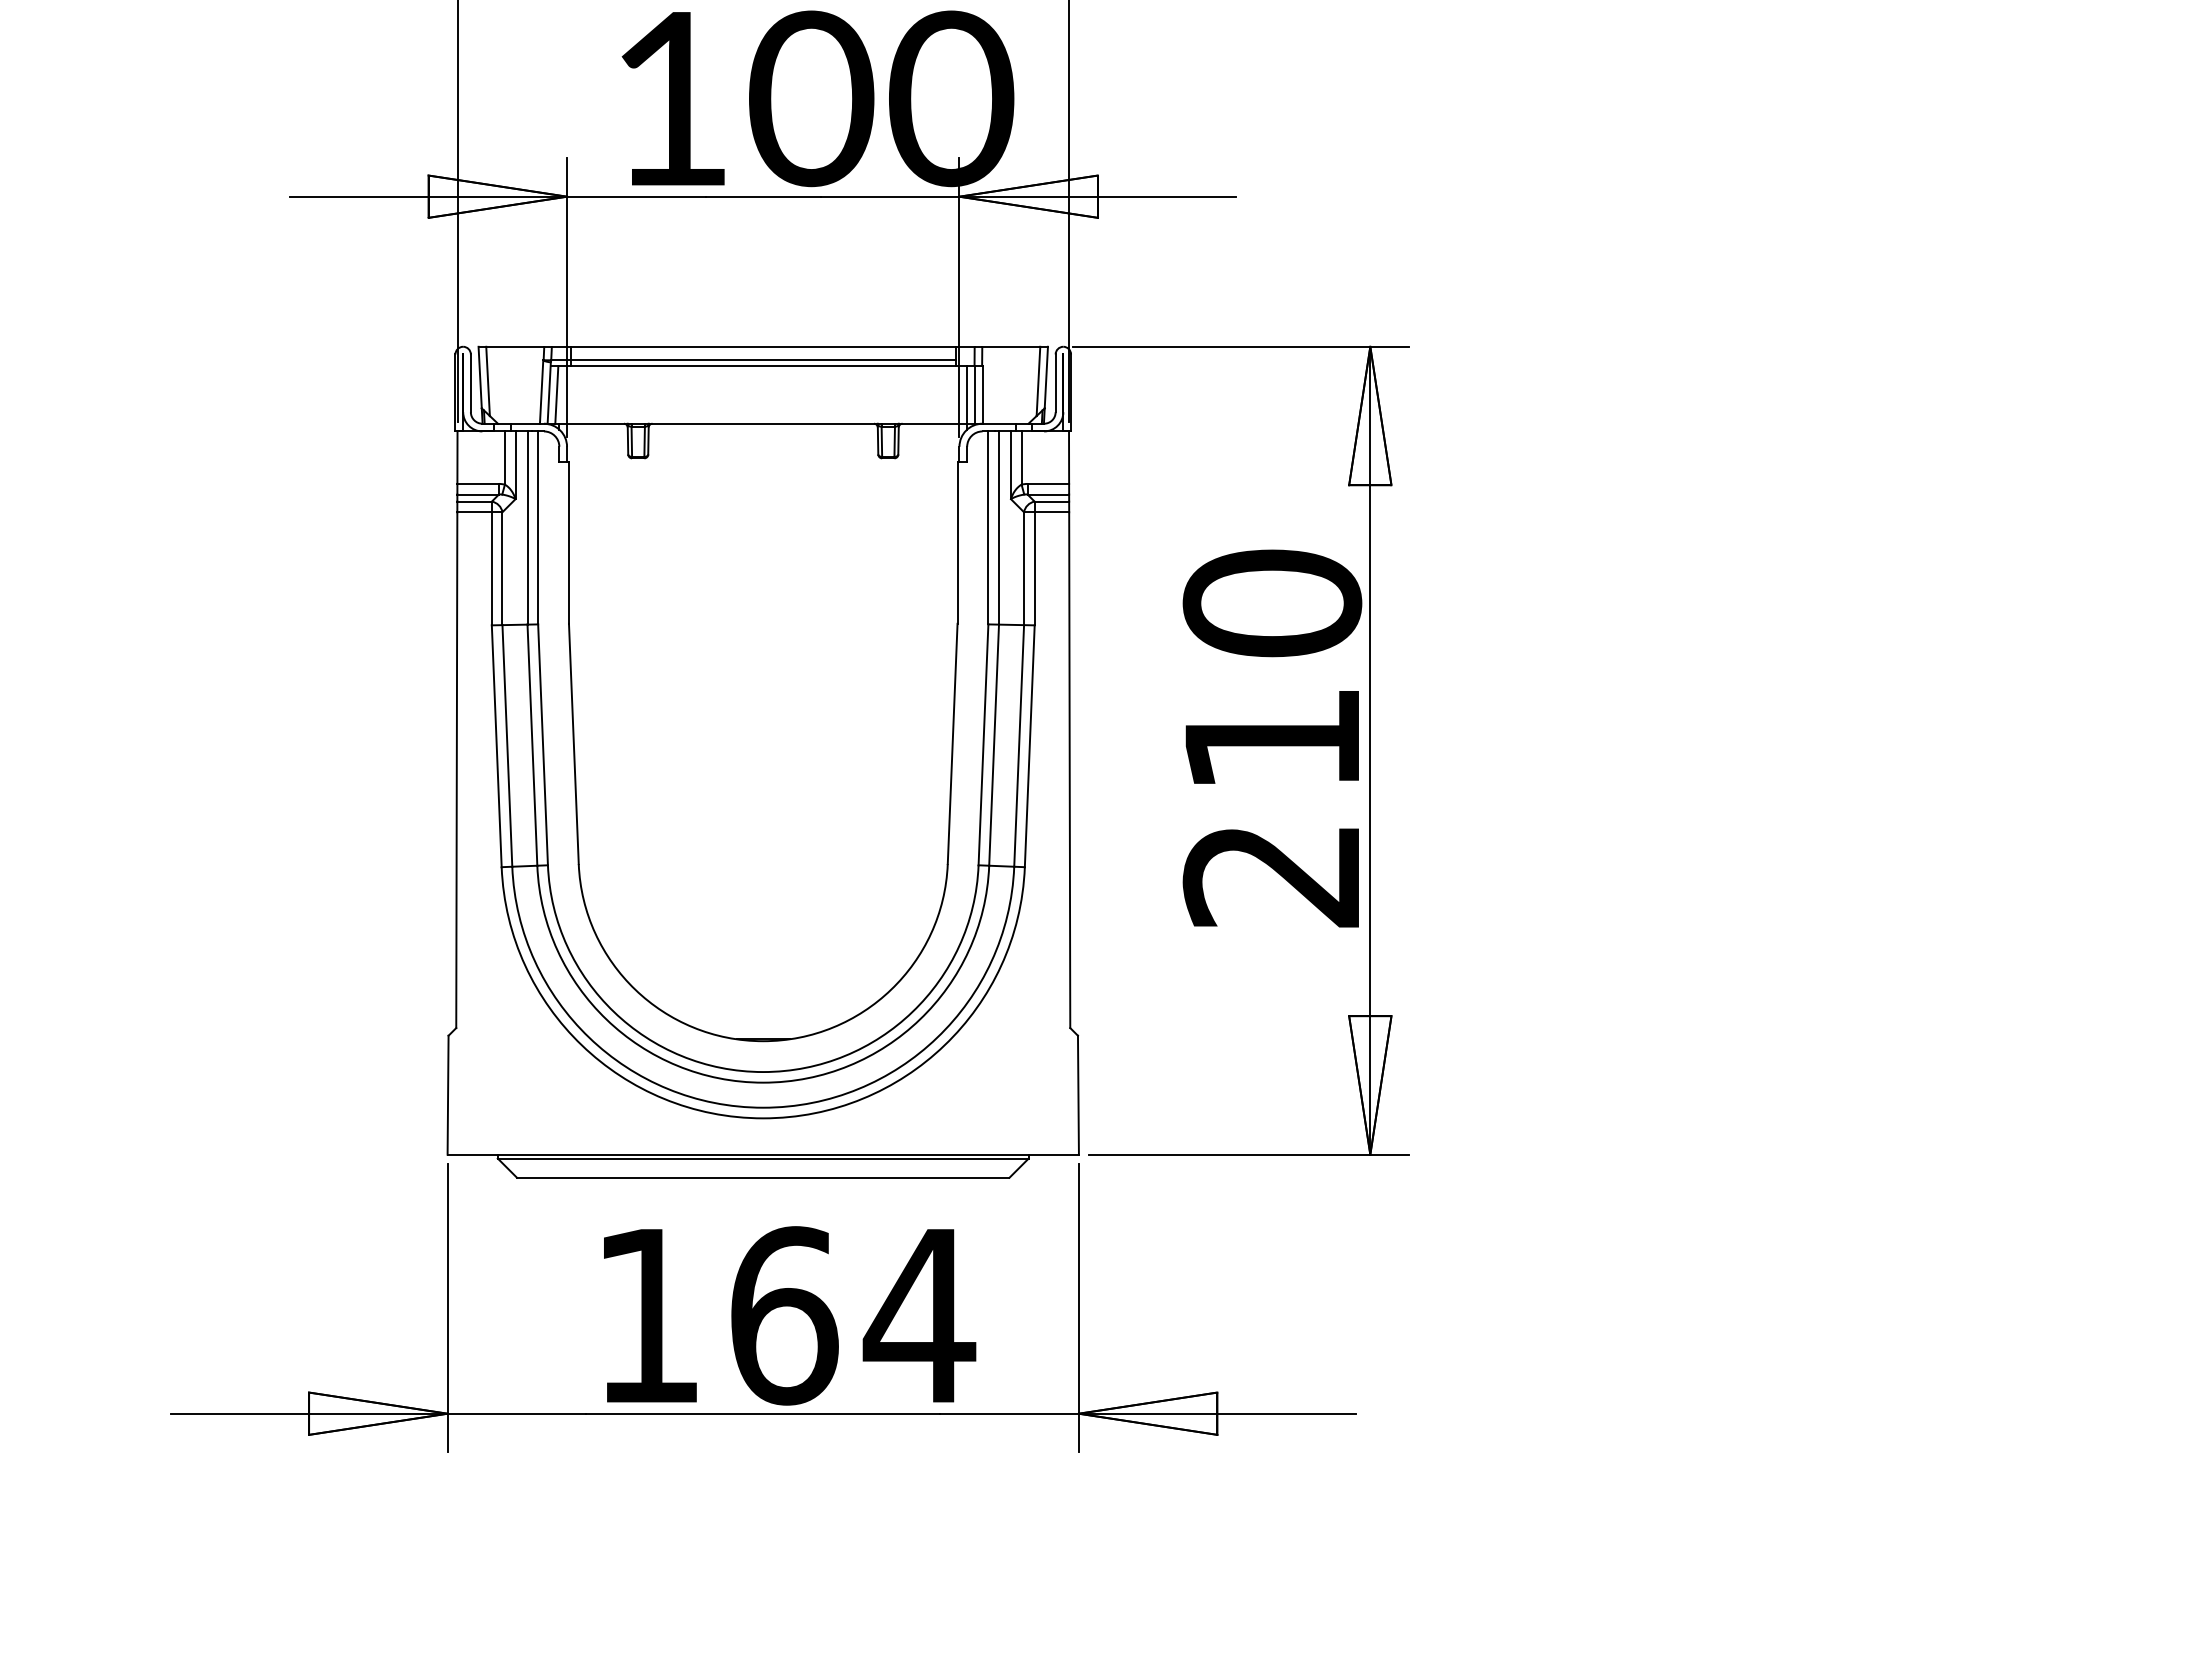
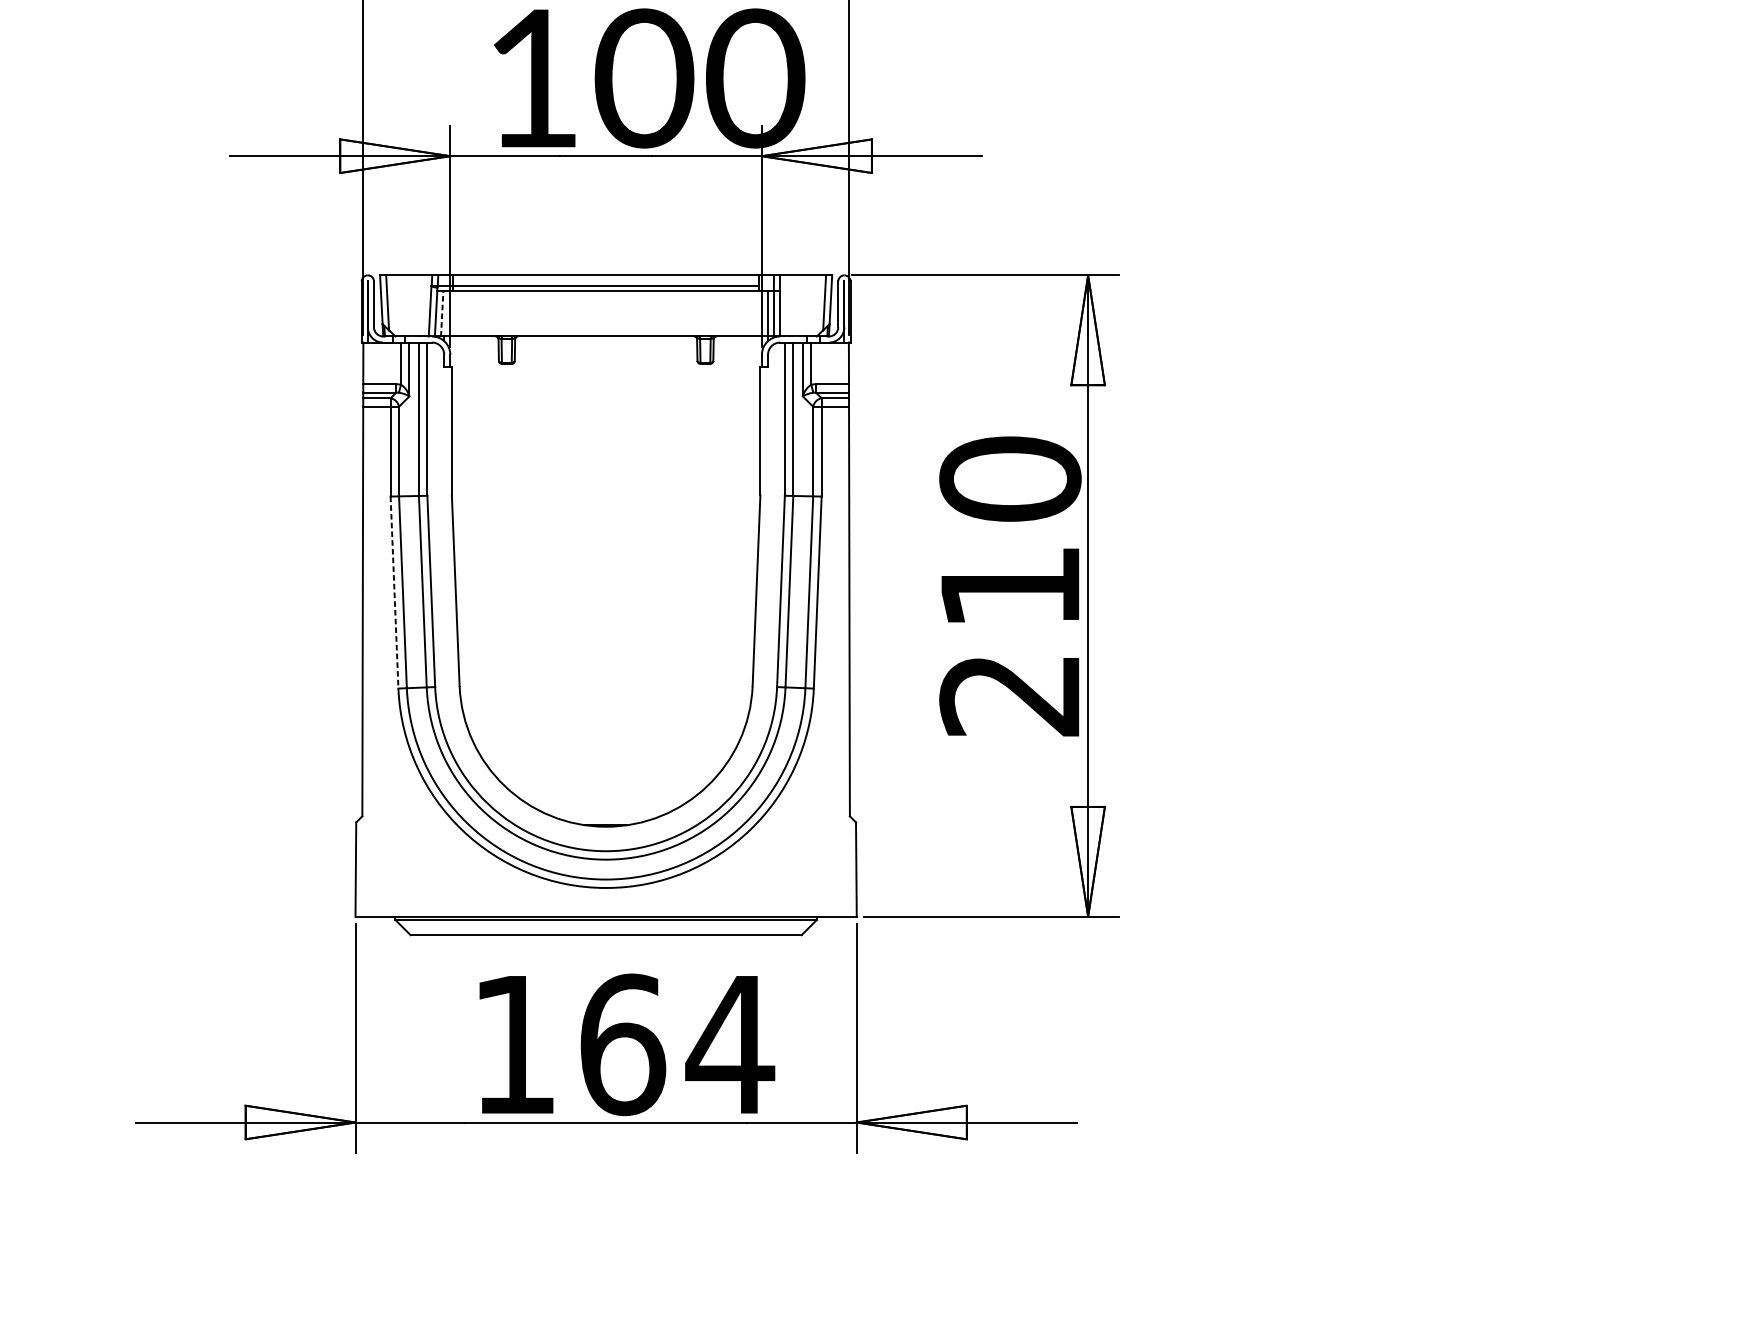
line: (556, 394) -> (441, 313), solid -> dashed
line: (496, 746) -> (394, 592), solid -> dashed

